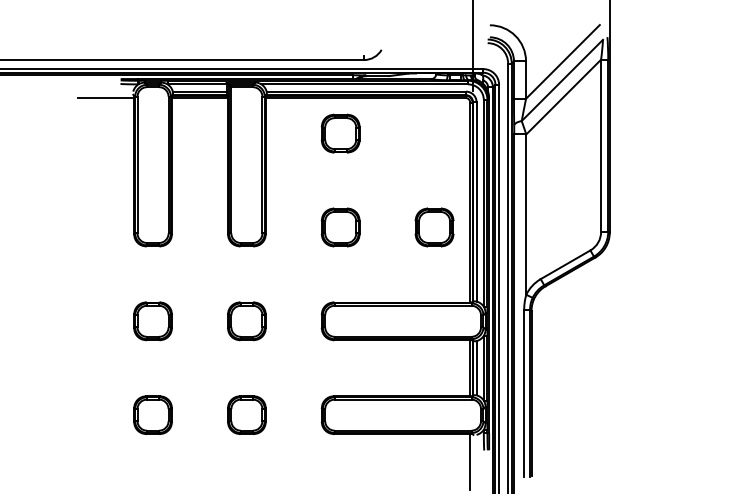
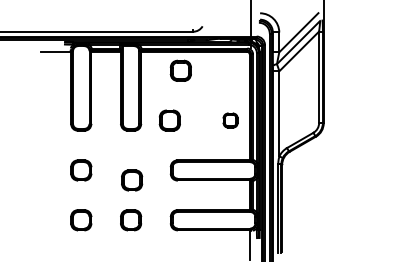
part: (339, 227) -> (169, 120), moved
part: (434, 227) -> (230, 120), size x0.7
part: (247, 321) -> (132, 180), moved

